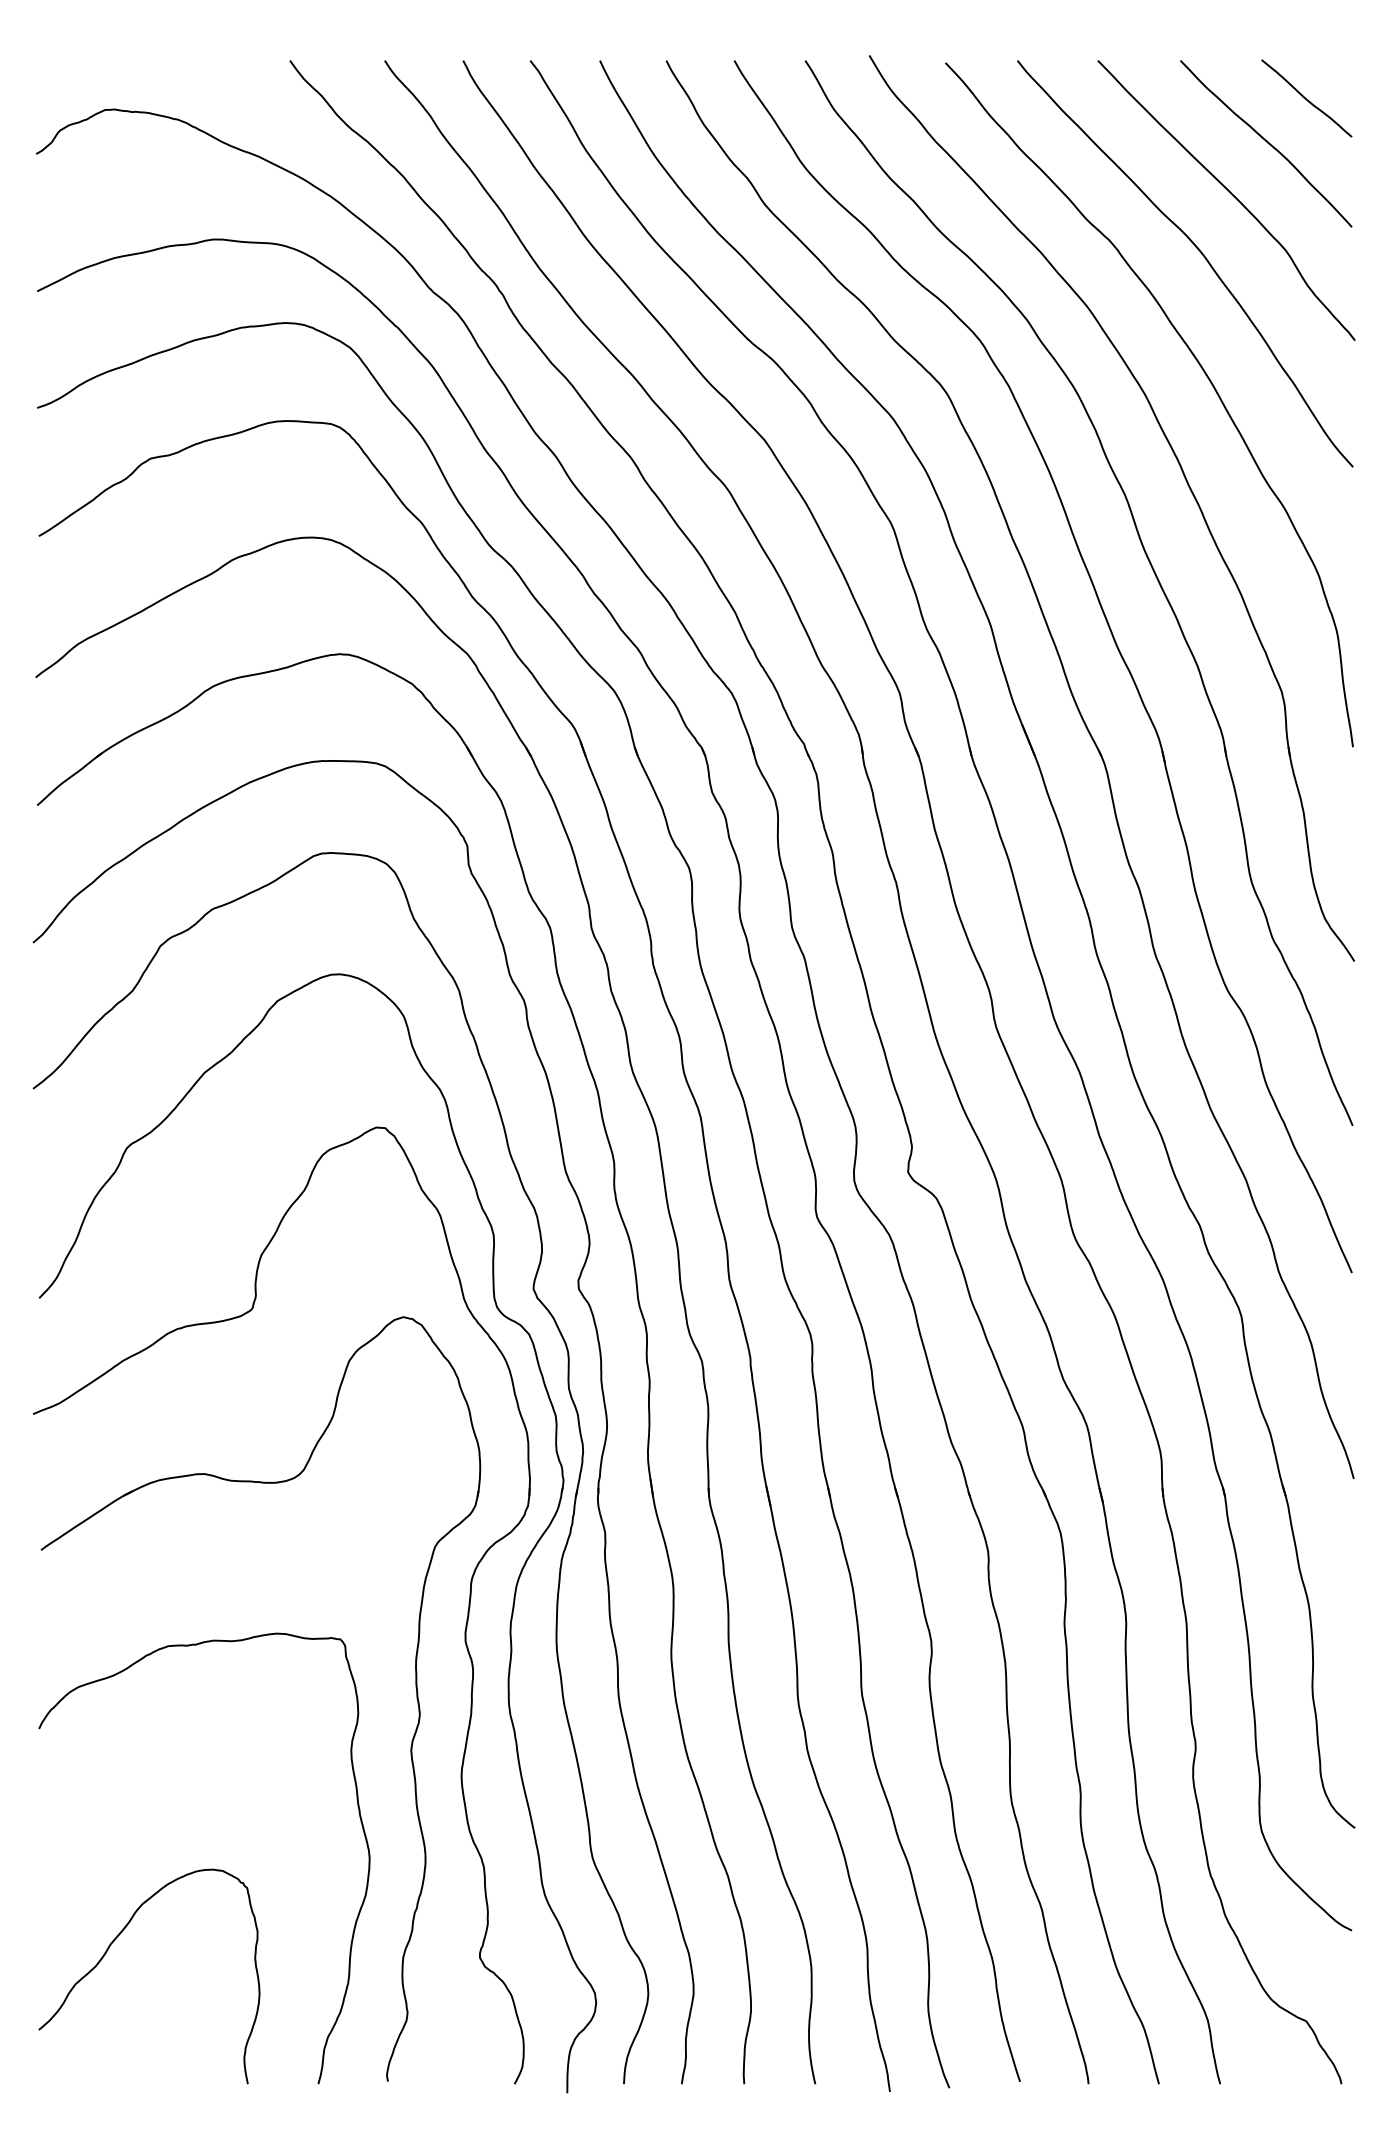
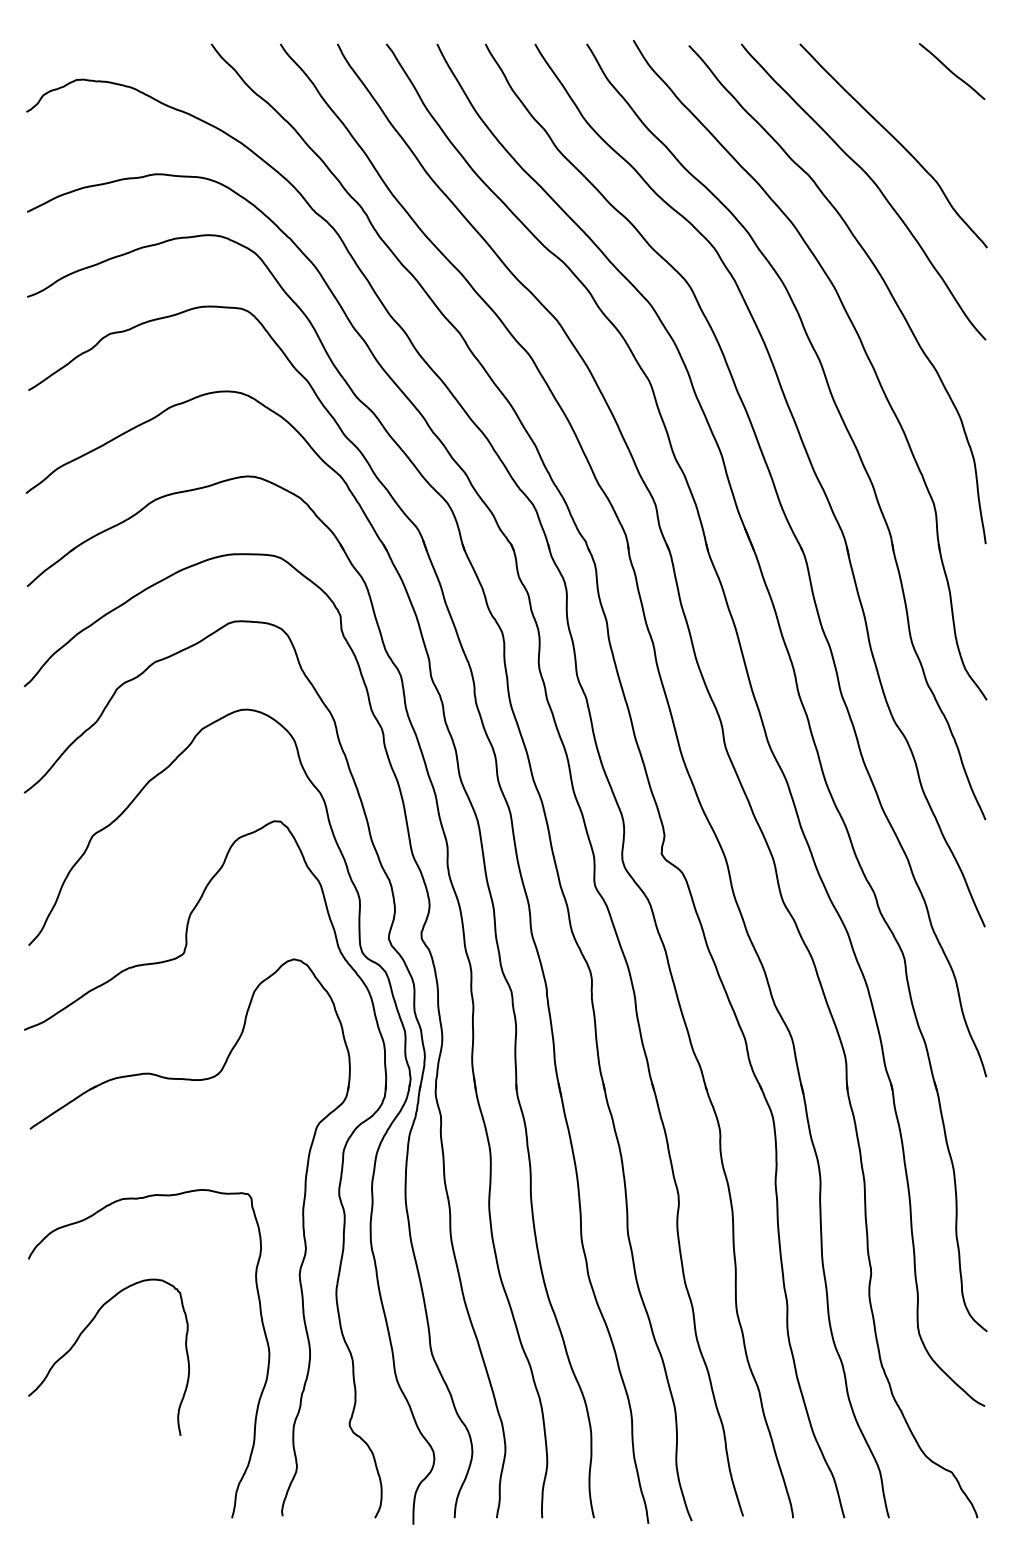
curve: (1266, 142) -> (922, 103), removed
curve: (108, 1950) -> (79, 1338), moved

